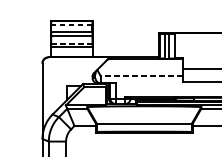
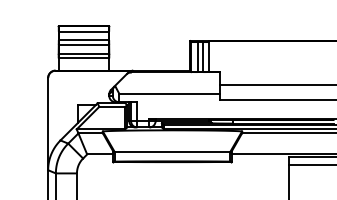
line: (71, 25) -> (83, 31), dashed -> solid
line: (71, 43) -> (83, 53), dashed -> solid
line: (141, 76) -> (169, 93), dashed -> solid

